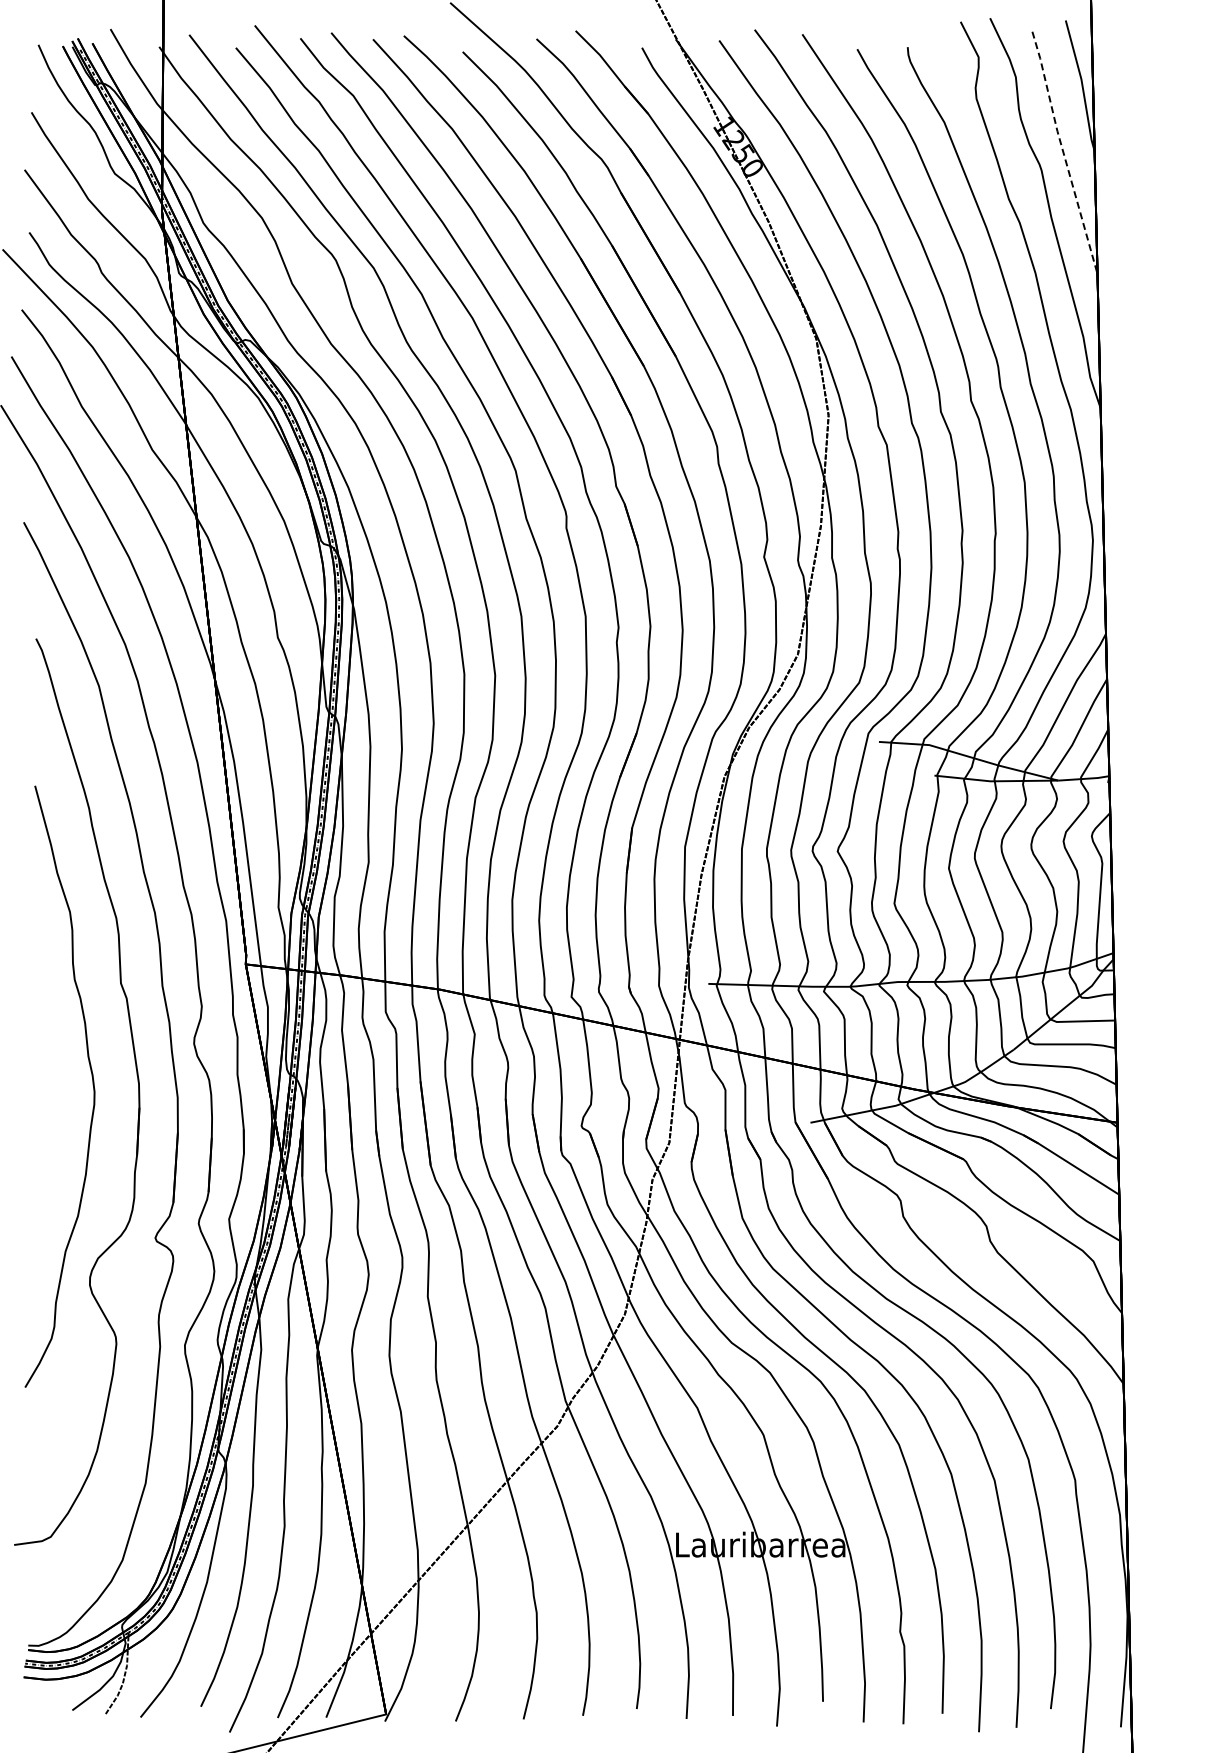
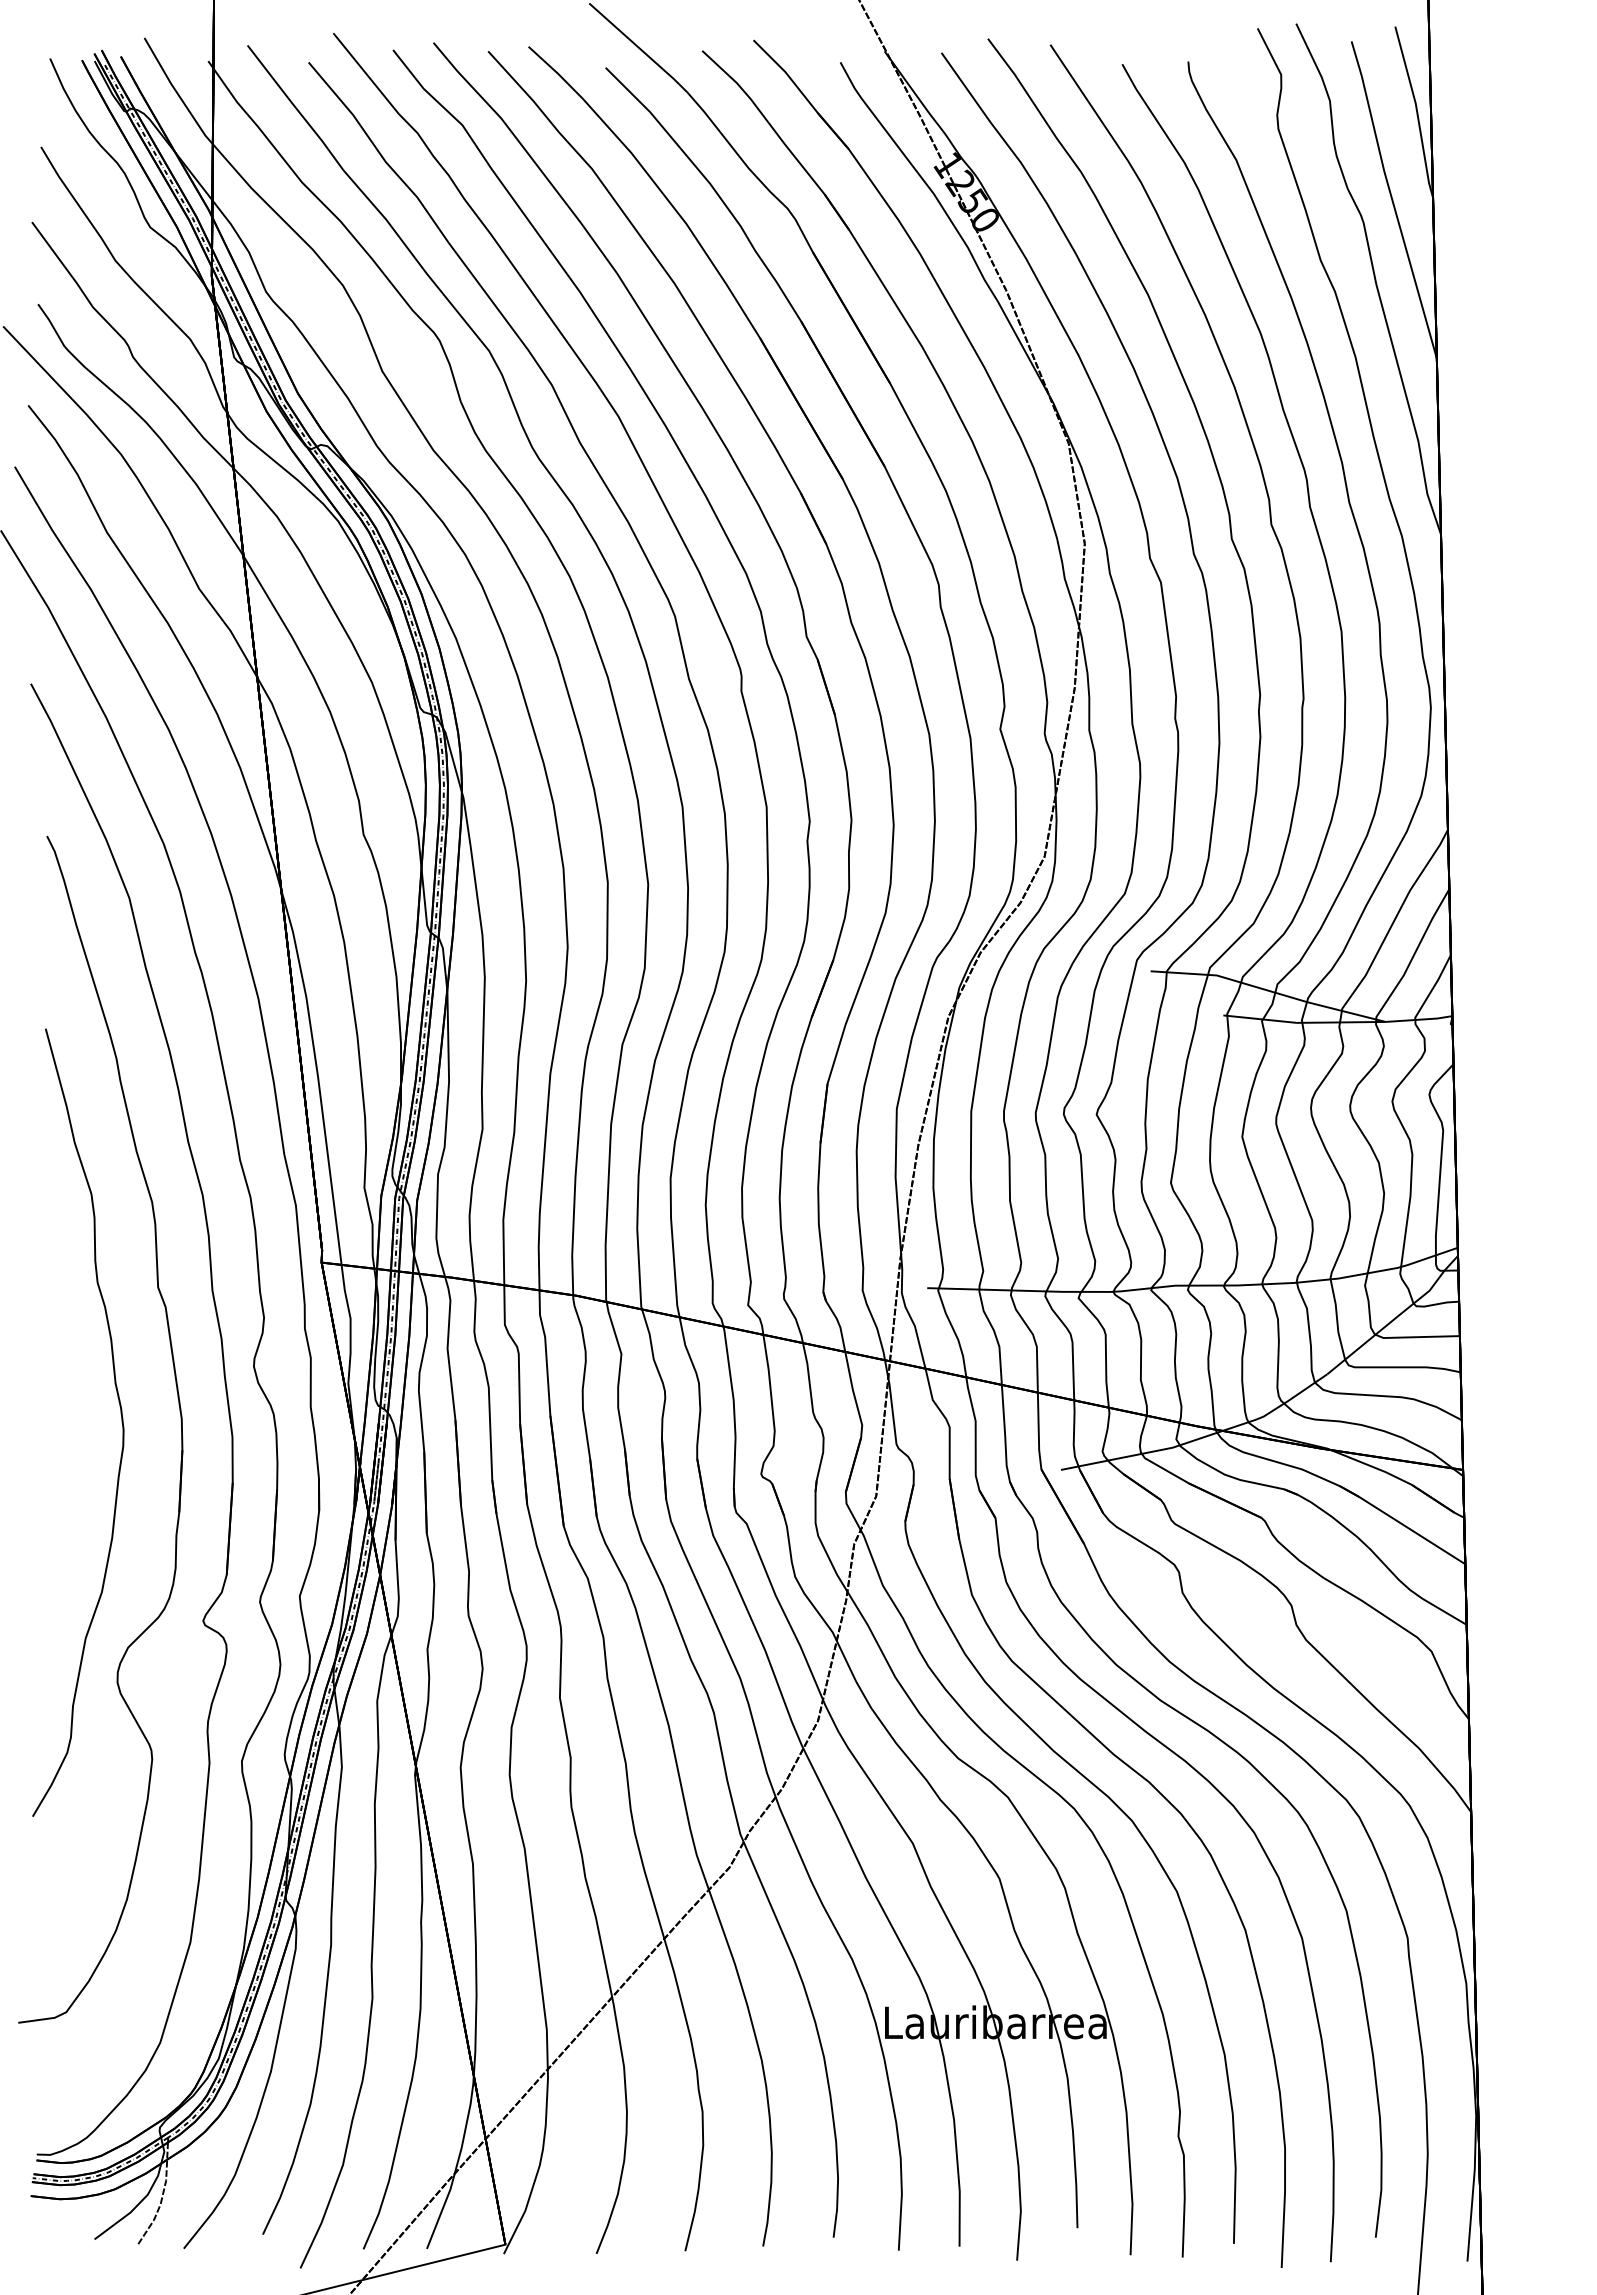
line: (1063, 152) -> (1392, 199), dashed -> solid

